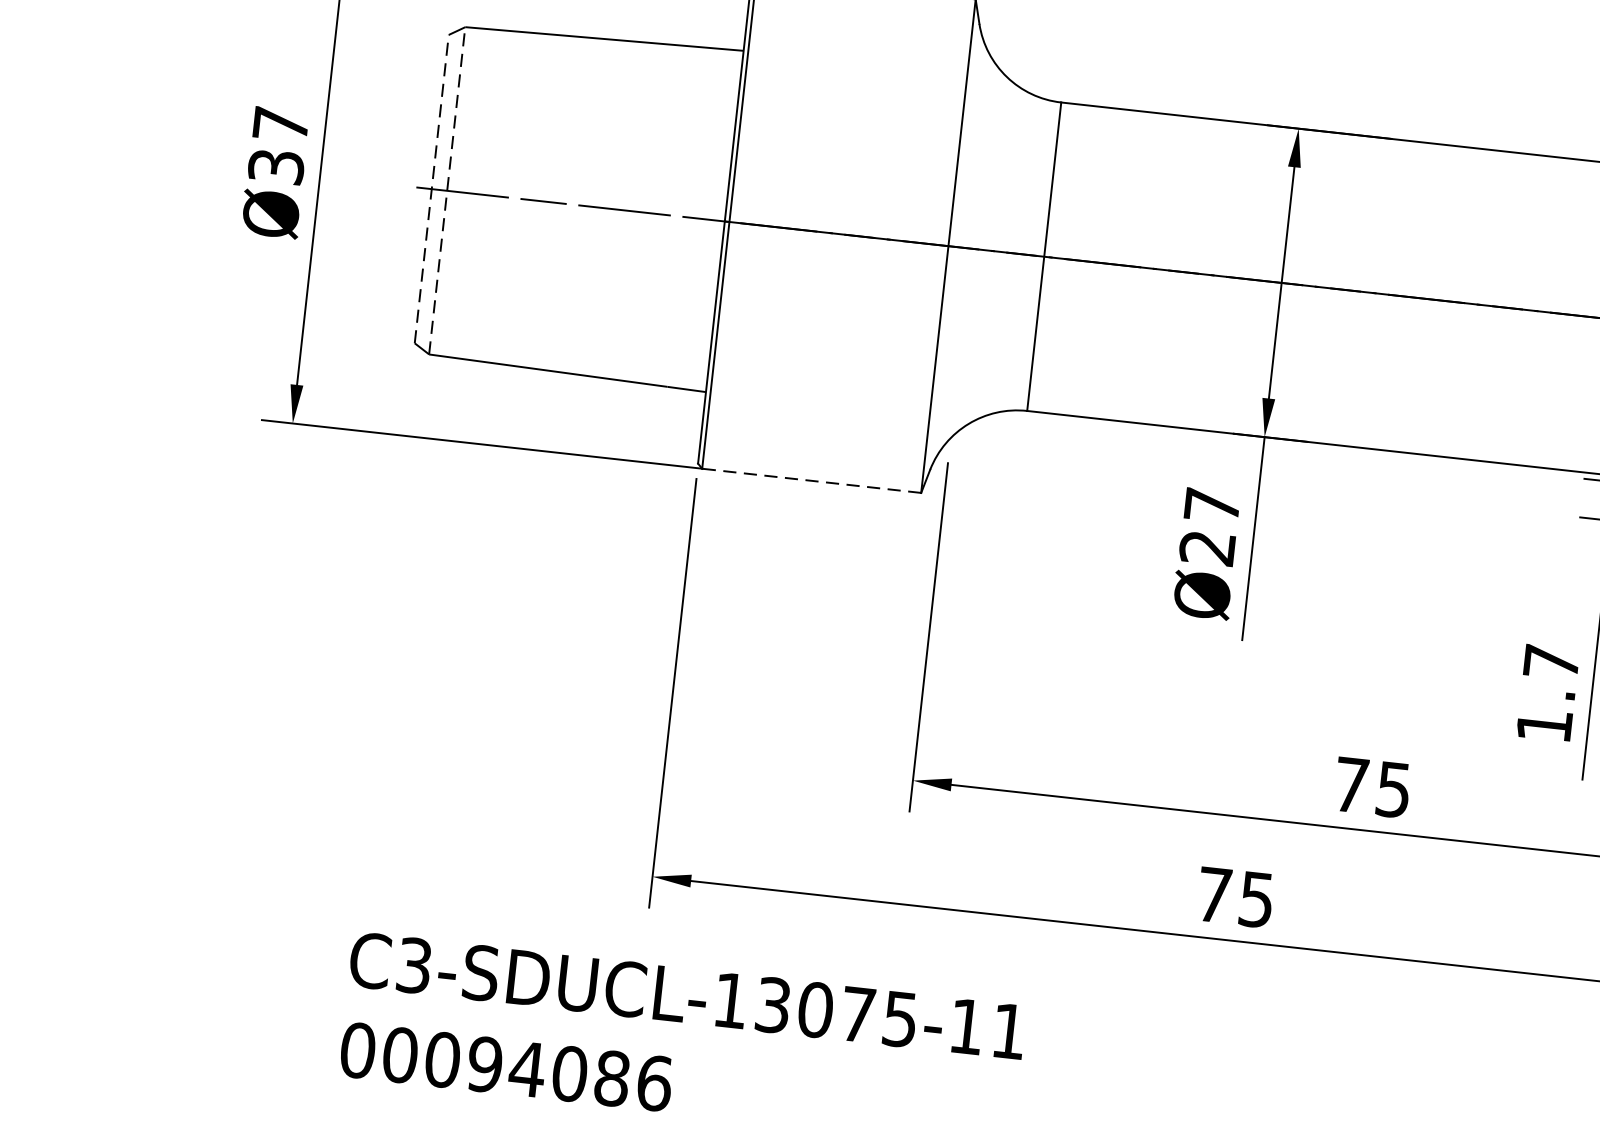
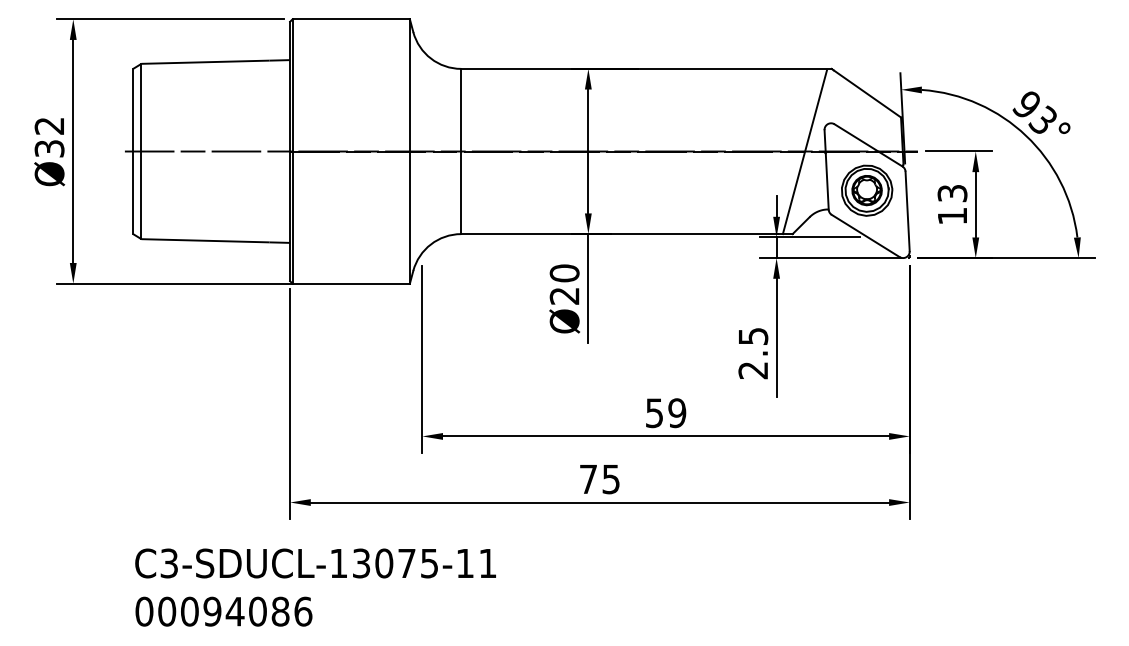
text: (279, 123) -> (48, 125), Ø37 -> Ø32
line: (432, 189) -> (133, 151), dashed -> solid
line: (447, 190) -> (141, 151), dashed -> solid
line: (812, 480) -> (351, 283), dashed -> solid
text: (1211, 505) -> (564, 273), Ø27 -> Ø20
text: (1548, 694) -> (753, 353), 1.7 -> 2.5
text: (1373, 788) -> (666, 413), 75 -> 59

